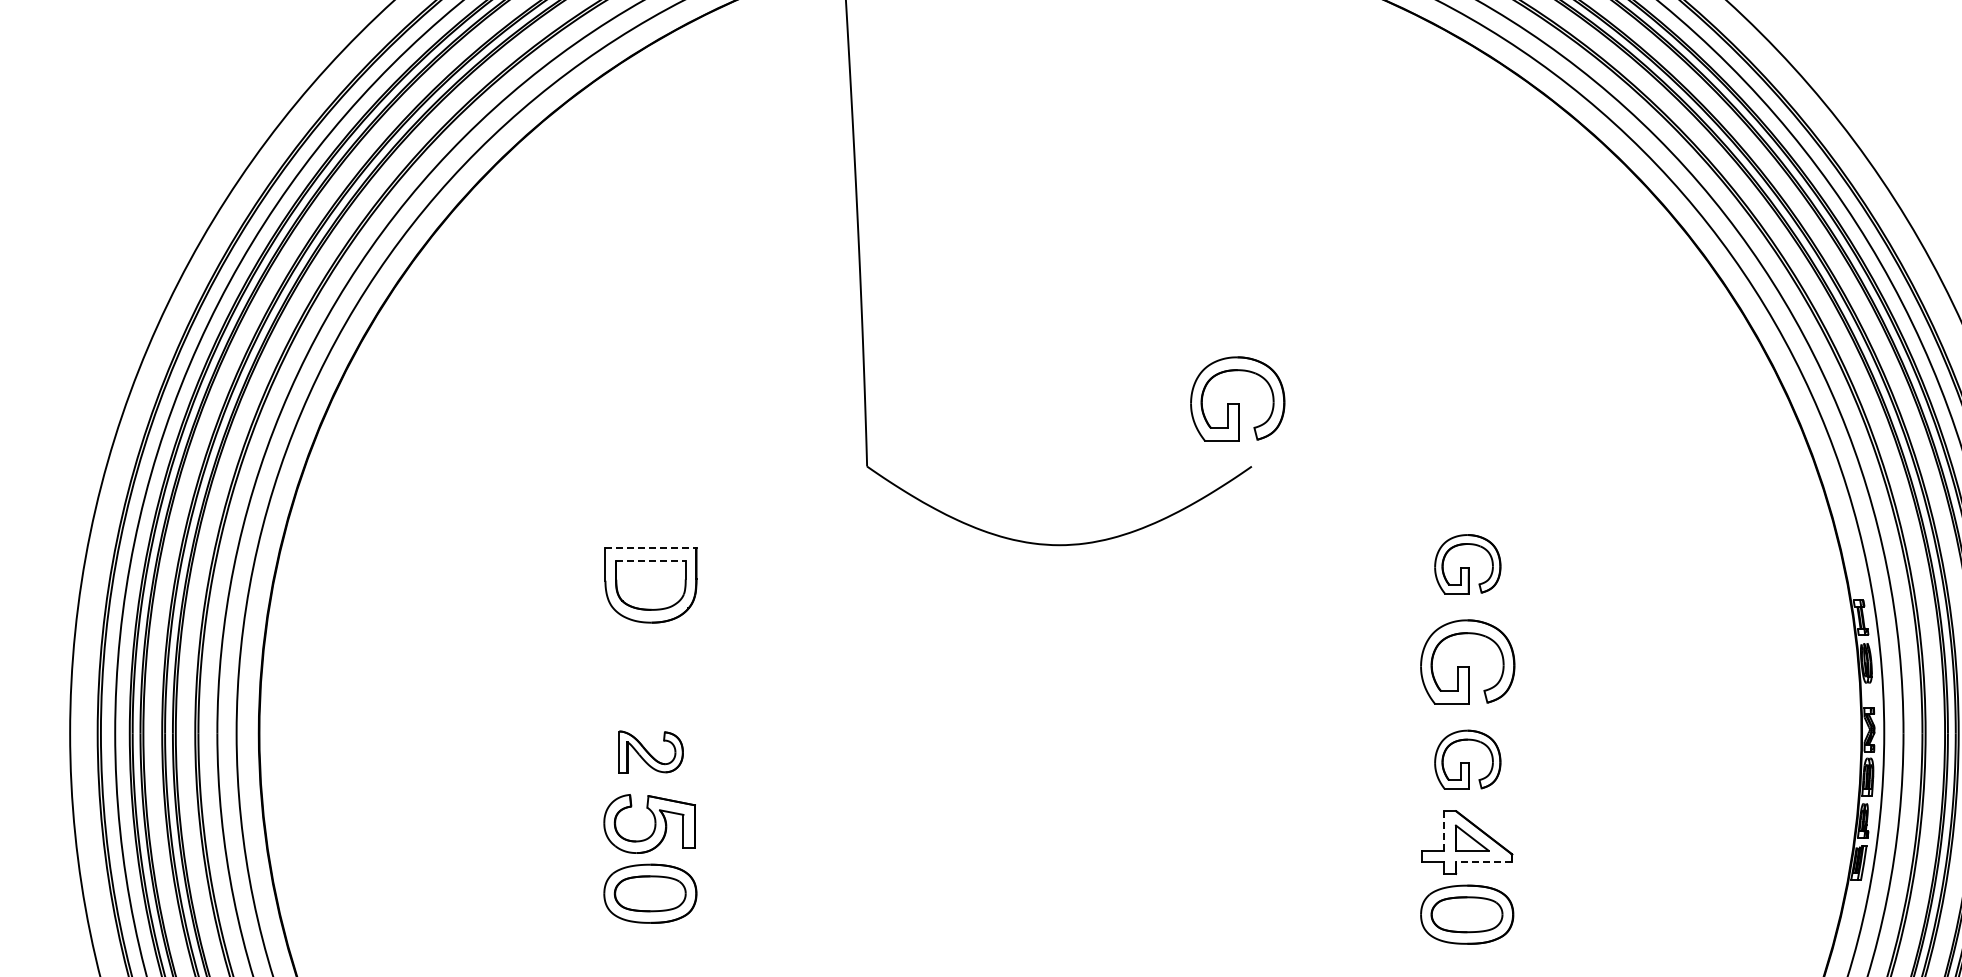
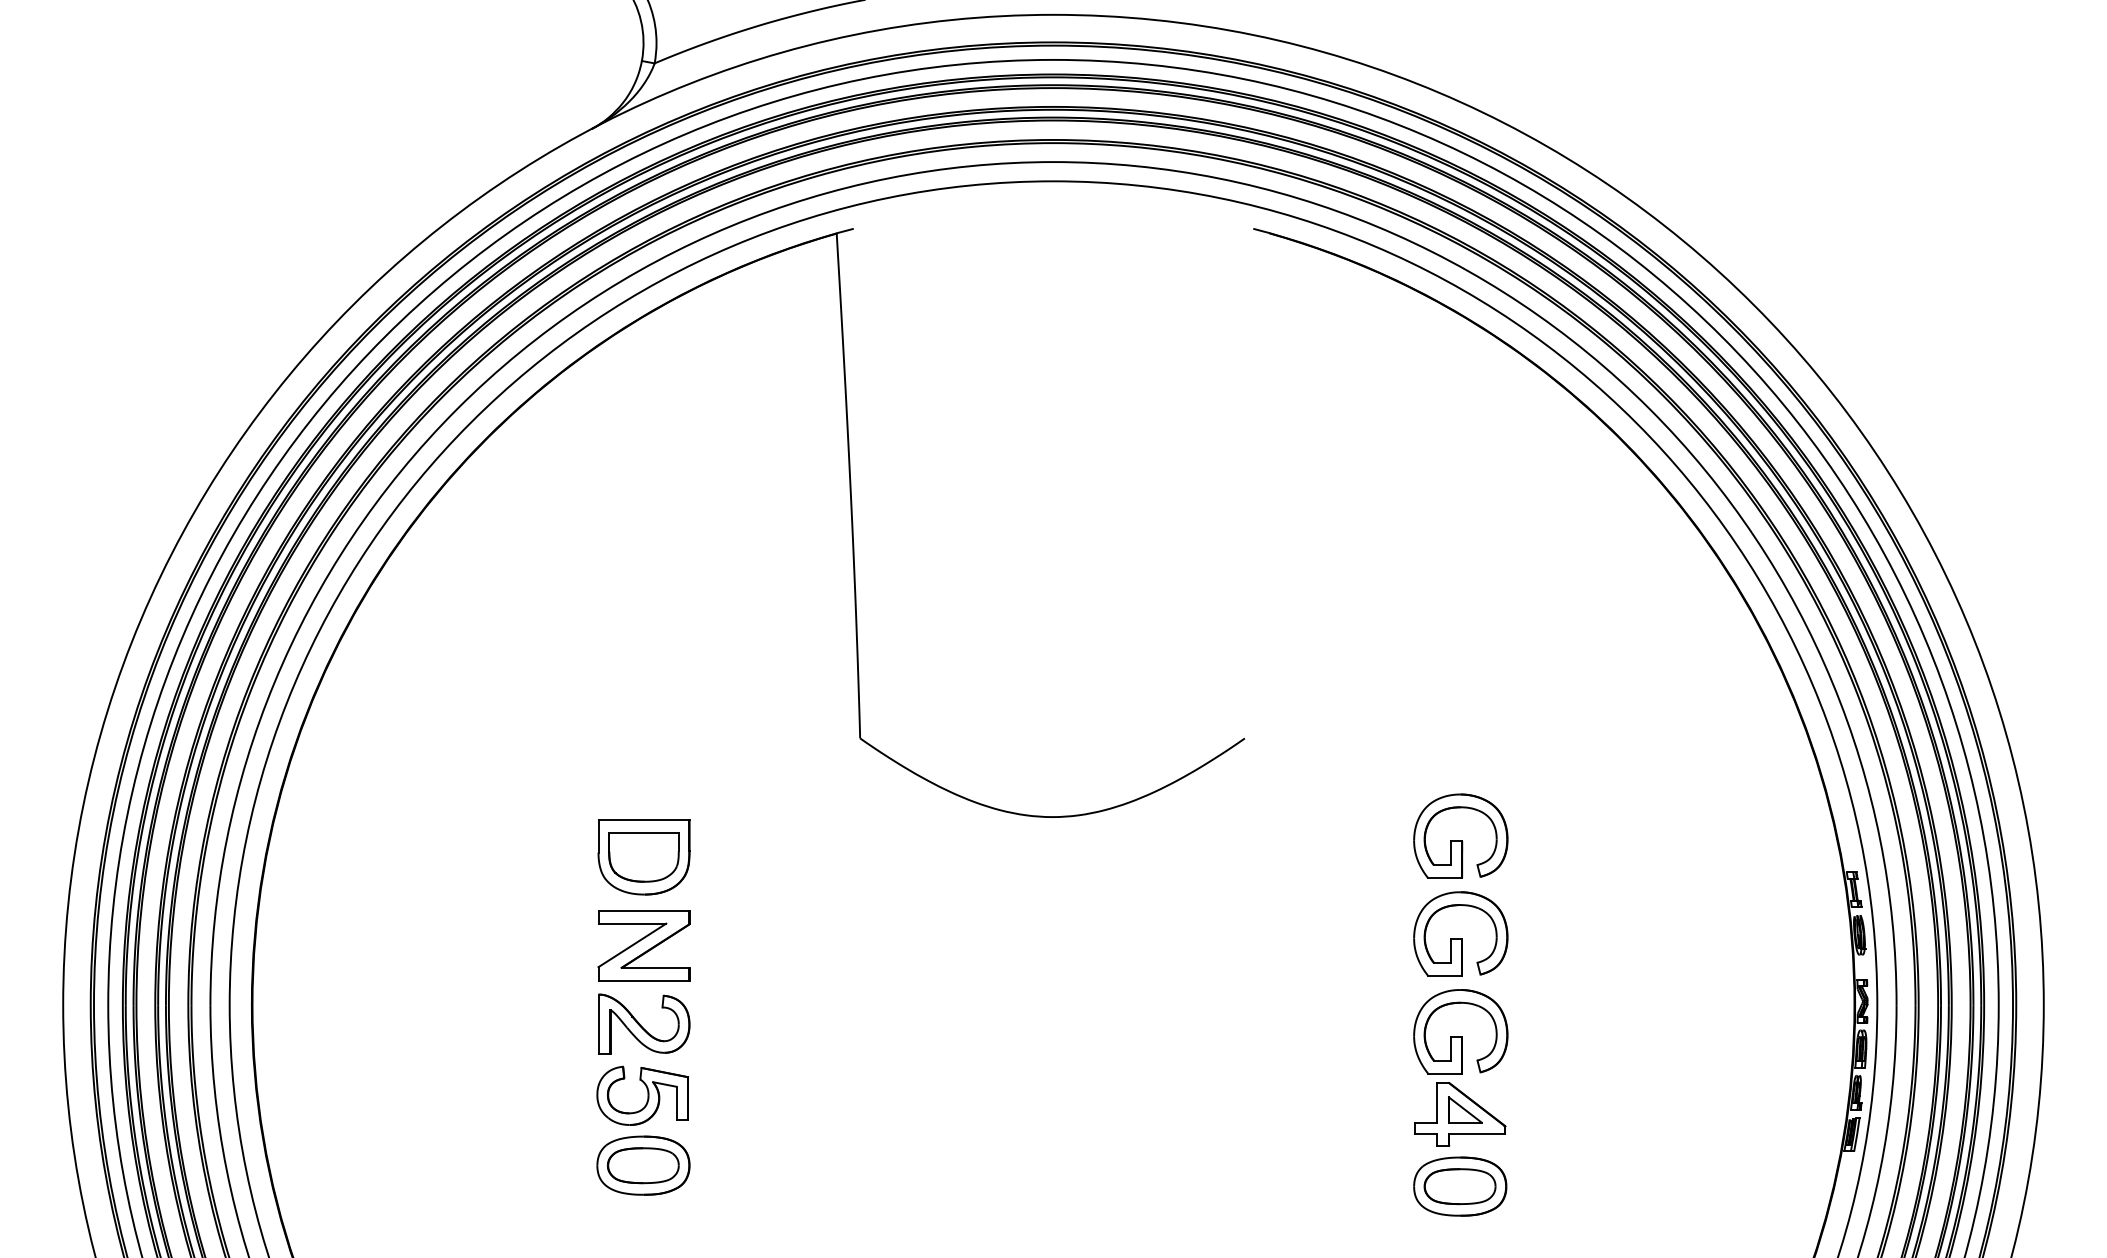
part: (1237, 398) -> (1230, 670), removed
line: (651, 548) -> (644, 820), dashed -> solid
line: (650, 560) -> (643, 832), dashed -> solid
part: (1467, 563) -> (1460, 835), size x1.43
part: (650, 673) -> (643, 945), added
part: (651, 751) -> (644, 1023), size x1.43
part: (1467, 759) -> (1460, 1031), size x1.43
line: (1444, 830) -> (1437, 1102), dashed -> solid
line: (1483, 862) -> (1476, 1134), dashed -> solid

